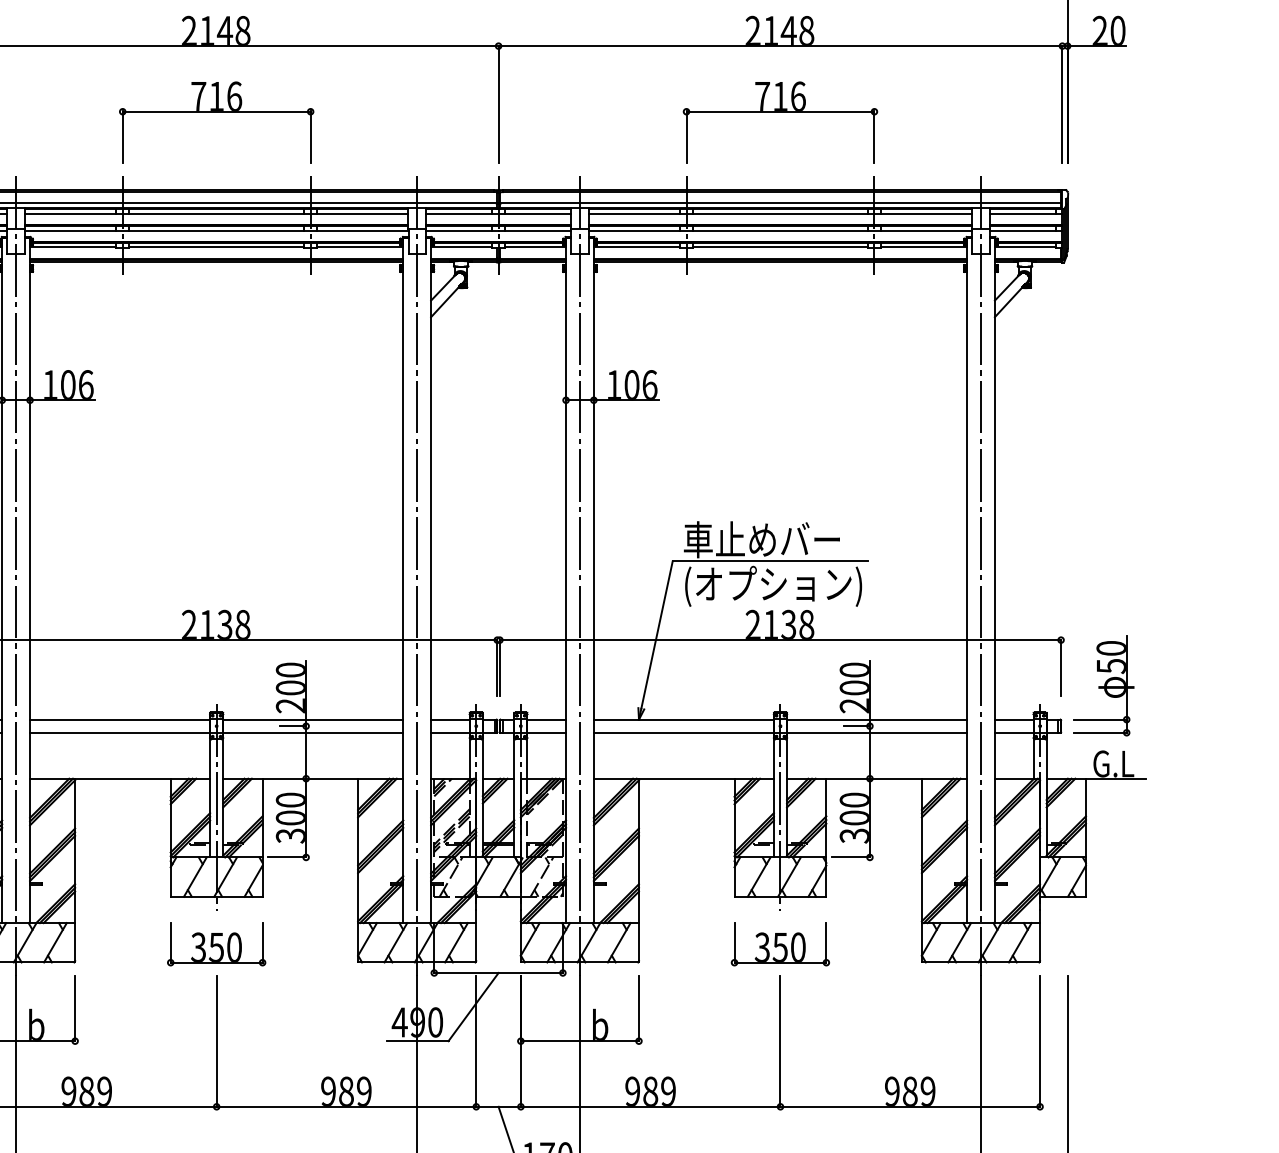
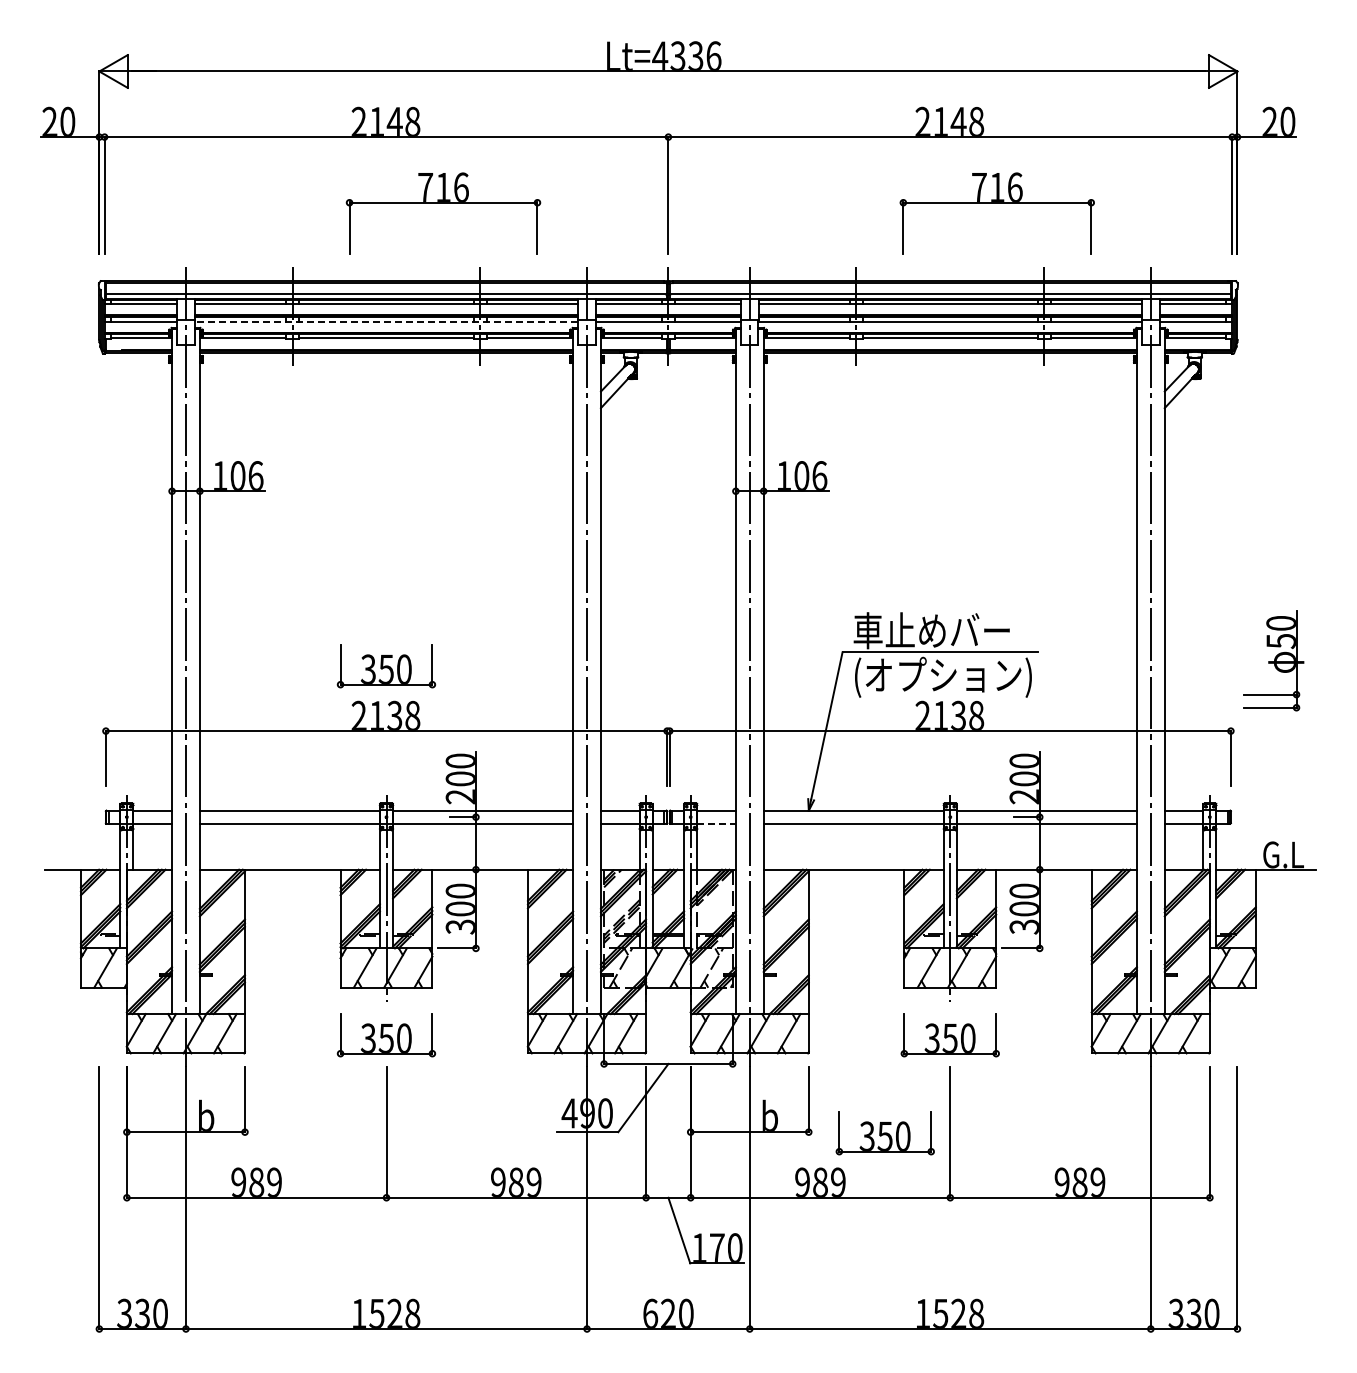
part: (216, 112) -> (443, 203), moved
part: (779, 112) -> (996, 203), moved
line: (216, 230) -> (386, 321), solid -> dashed
part: (216, 575) -> (386, 666), added
part: (1103, 685) -> (1273, 660), moved
line: (547, 732) -> (717, 823), solid -> dashed
part: (714, 1042) -> (884, 1133), added

